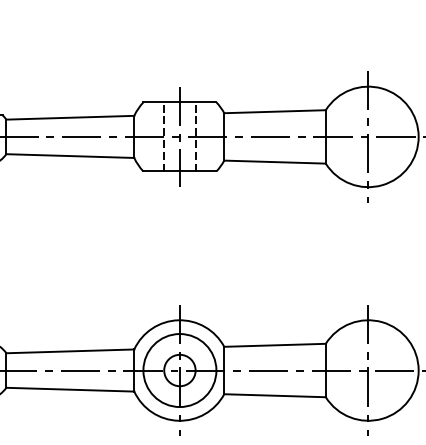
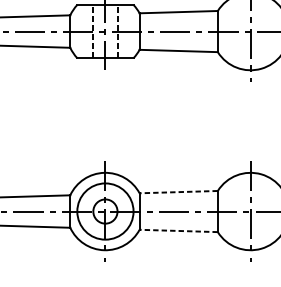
line: (275, 345) -> (179, 192), solid -> dashed
line: (275, 395) -> (179, 230), solid -> dashed

